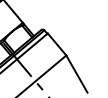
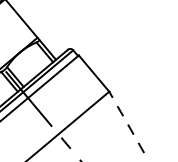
line: (76, 73) -> (126, 121), solid -> dashed

